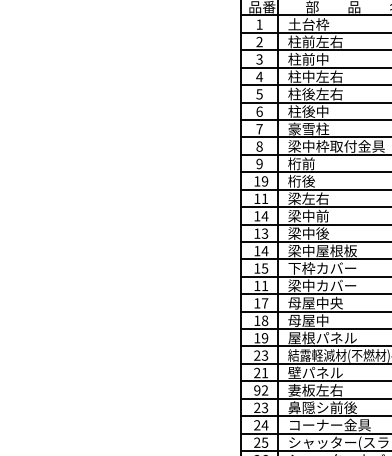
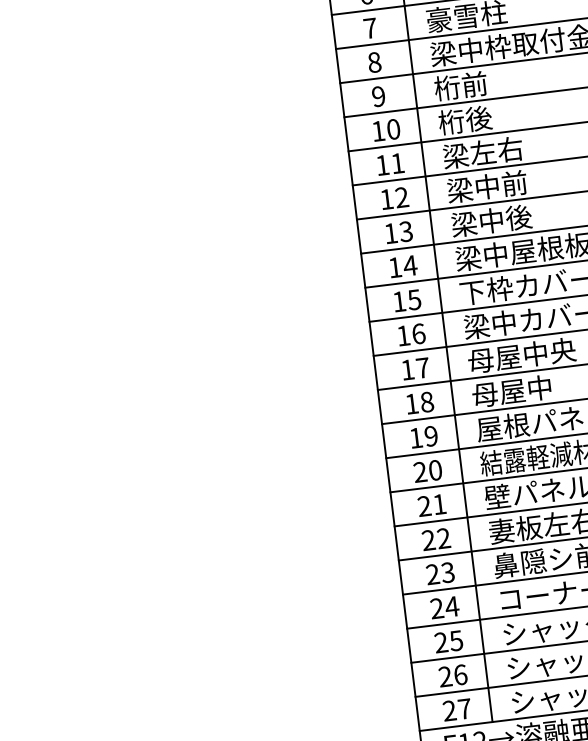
text: (264, 181) -> (392, 129), 19 -> 10
text: (264, 216) -> (400, 198), 14 -> 12
text: (265, 285) -> (419, 332), 11 -> 16
text: (264, 355) -> (434, 470), 23 -> 20
text: (257, 390) -> (429, 540), 92 -> 22

